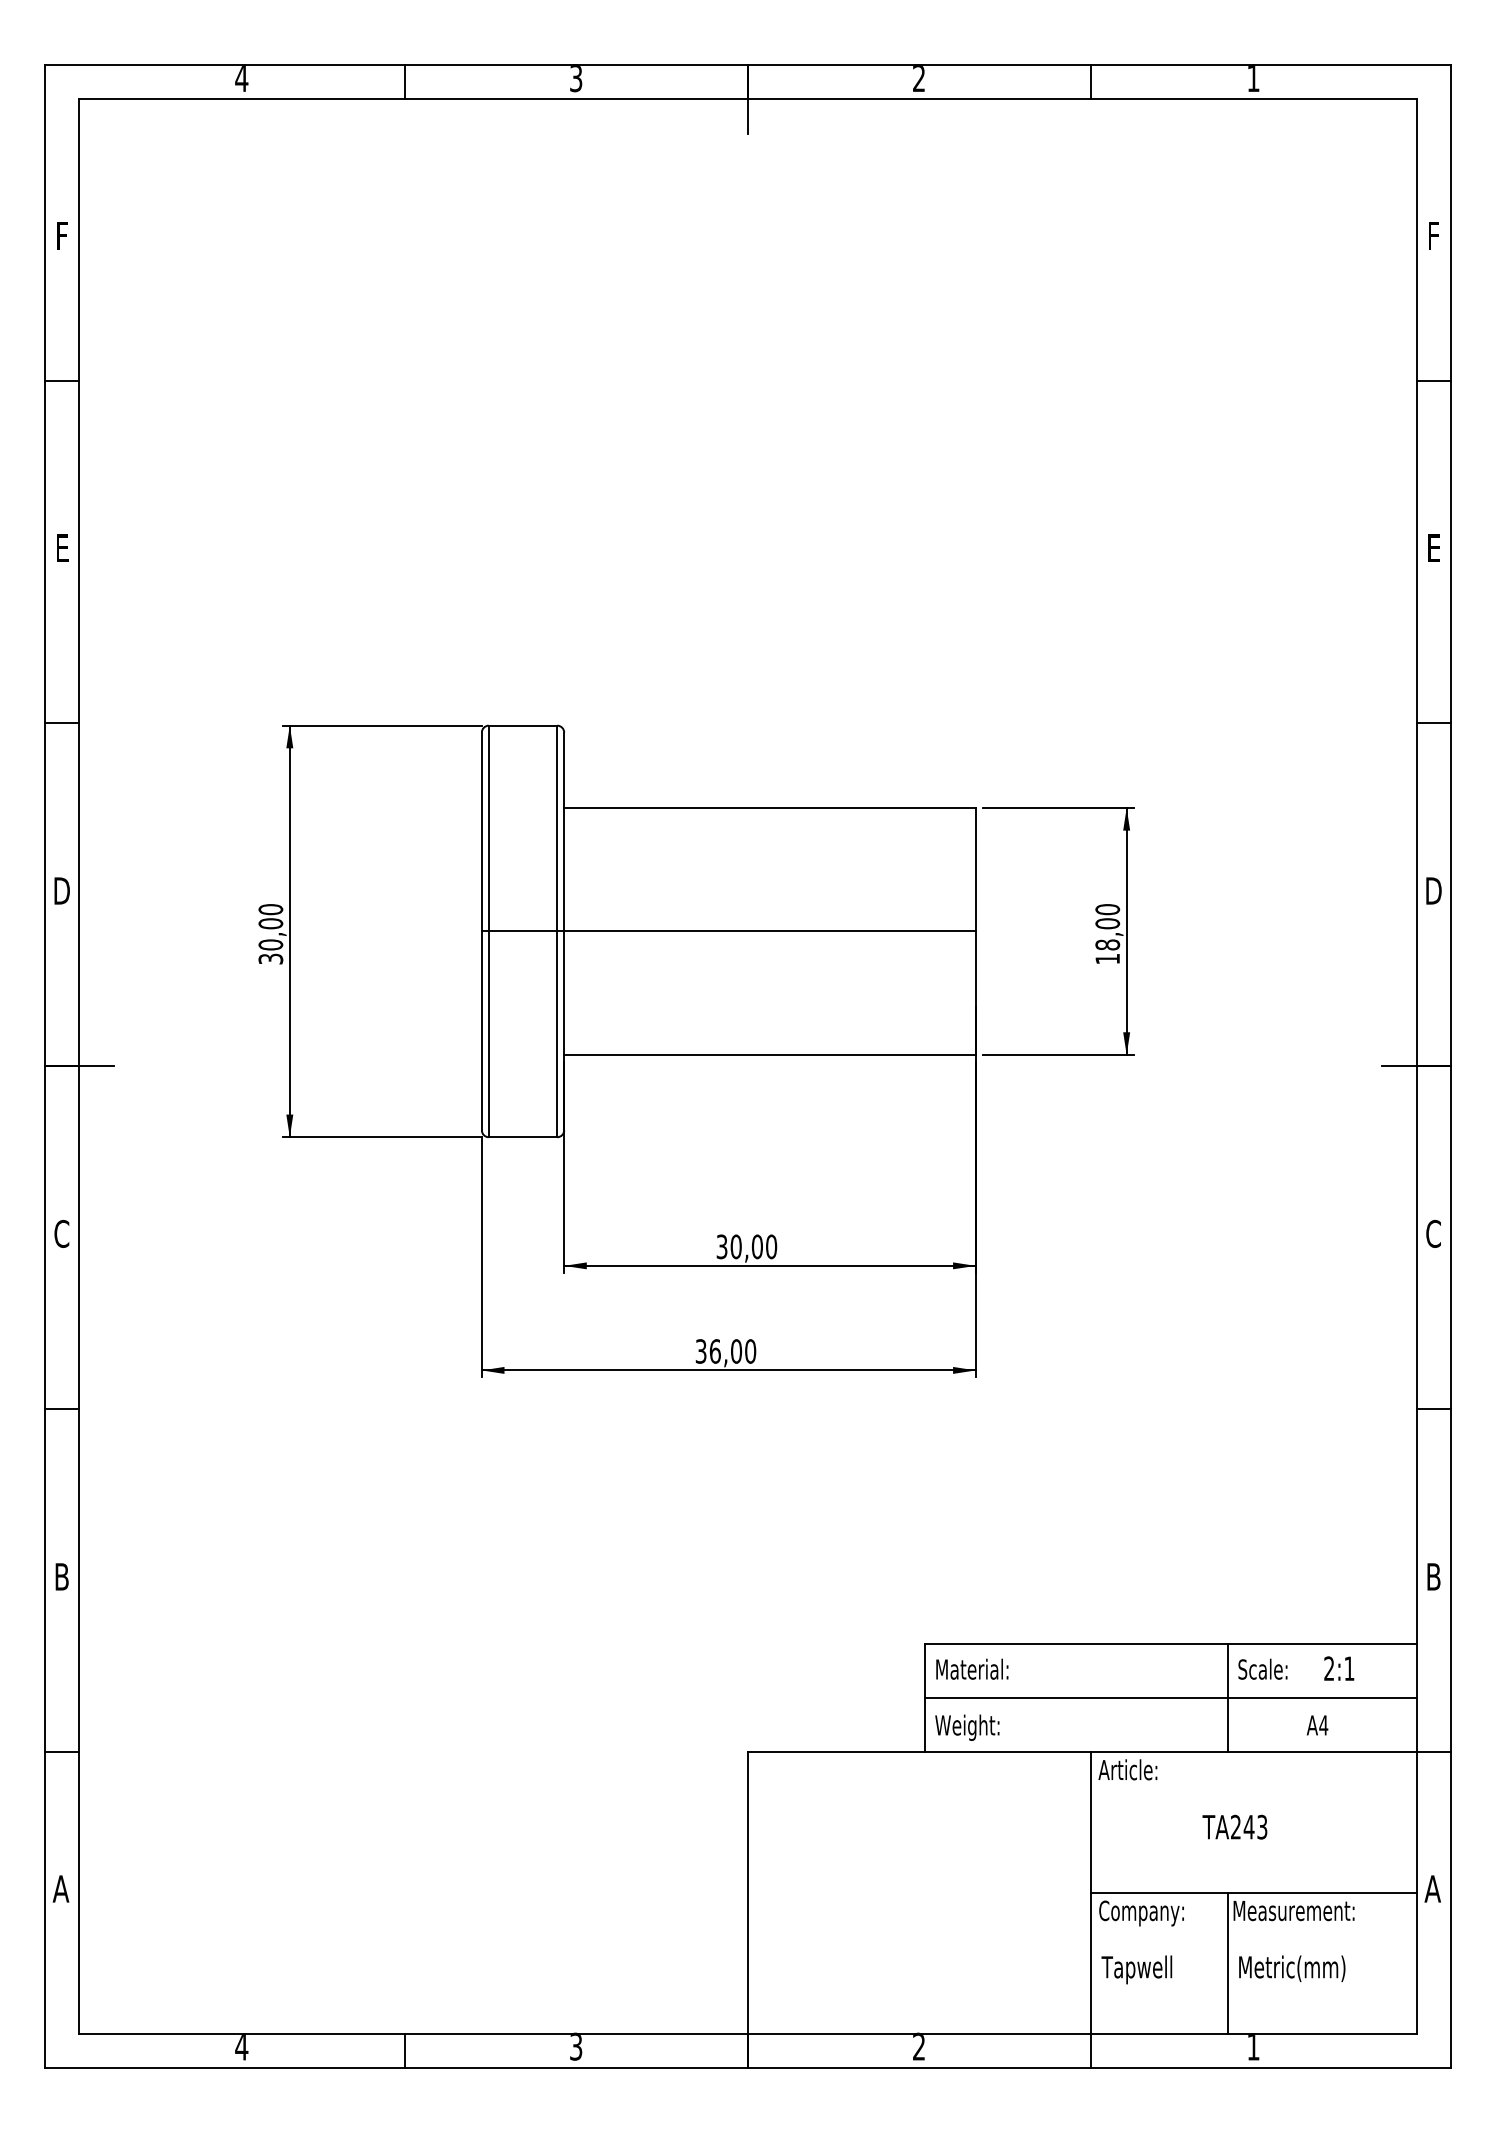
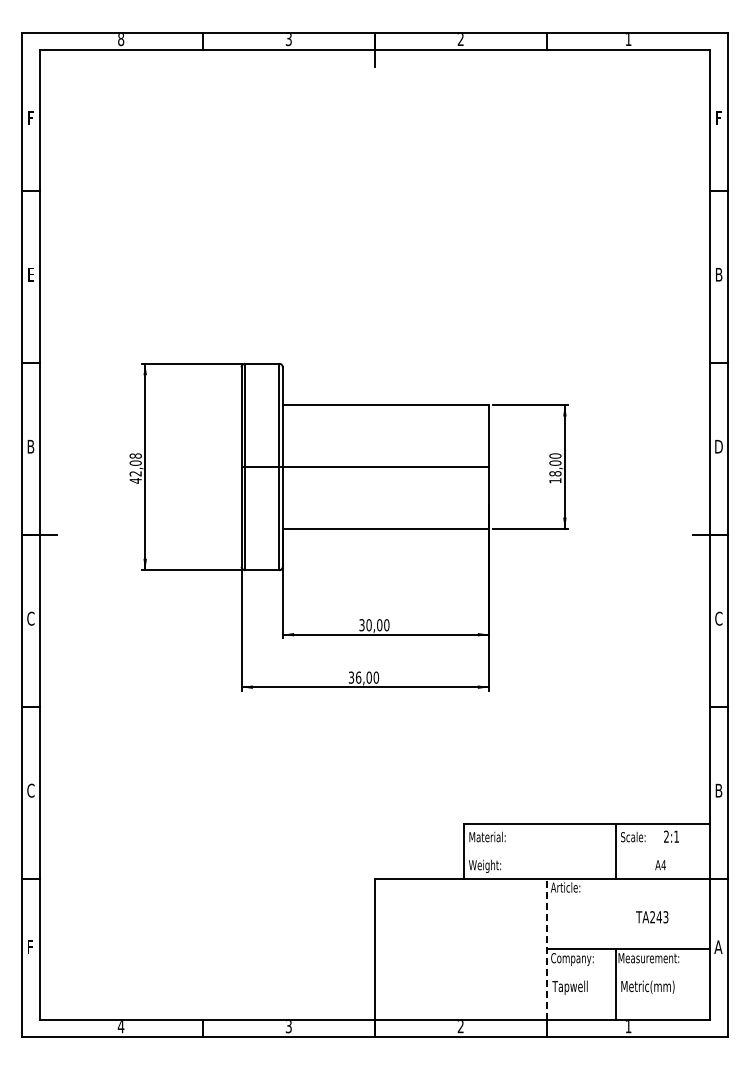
text: (240, 80) -> (120, 40), 4 -> 8
text: (1434, 547) -> (719, 274), E -> B
text: (61, 890) -> (30, 446), D -> B
text: (270, 934) -> (135, 468), 30,00 -> 42,08
text: (61, 1576) -> (30, 790), B -> C
line: (1169, 1698) -> (586, 851), removed
text: (1235, 1827) -> (652, 917), moved
text: (61, 1887) -> (30, 946), A -> F
line: (1089, 1893) -> (546, 949), solid -> dashed

